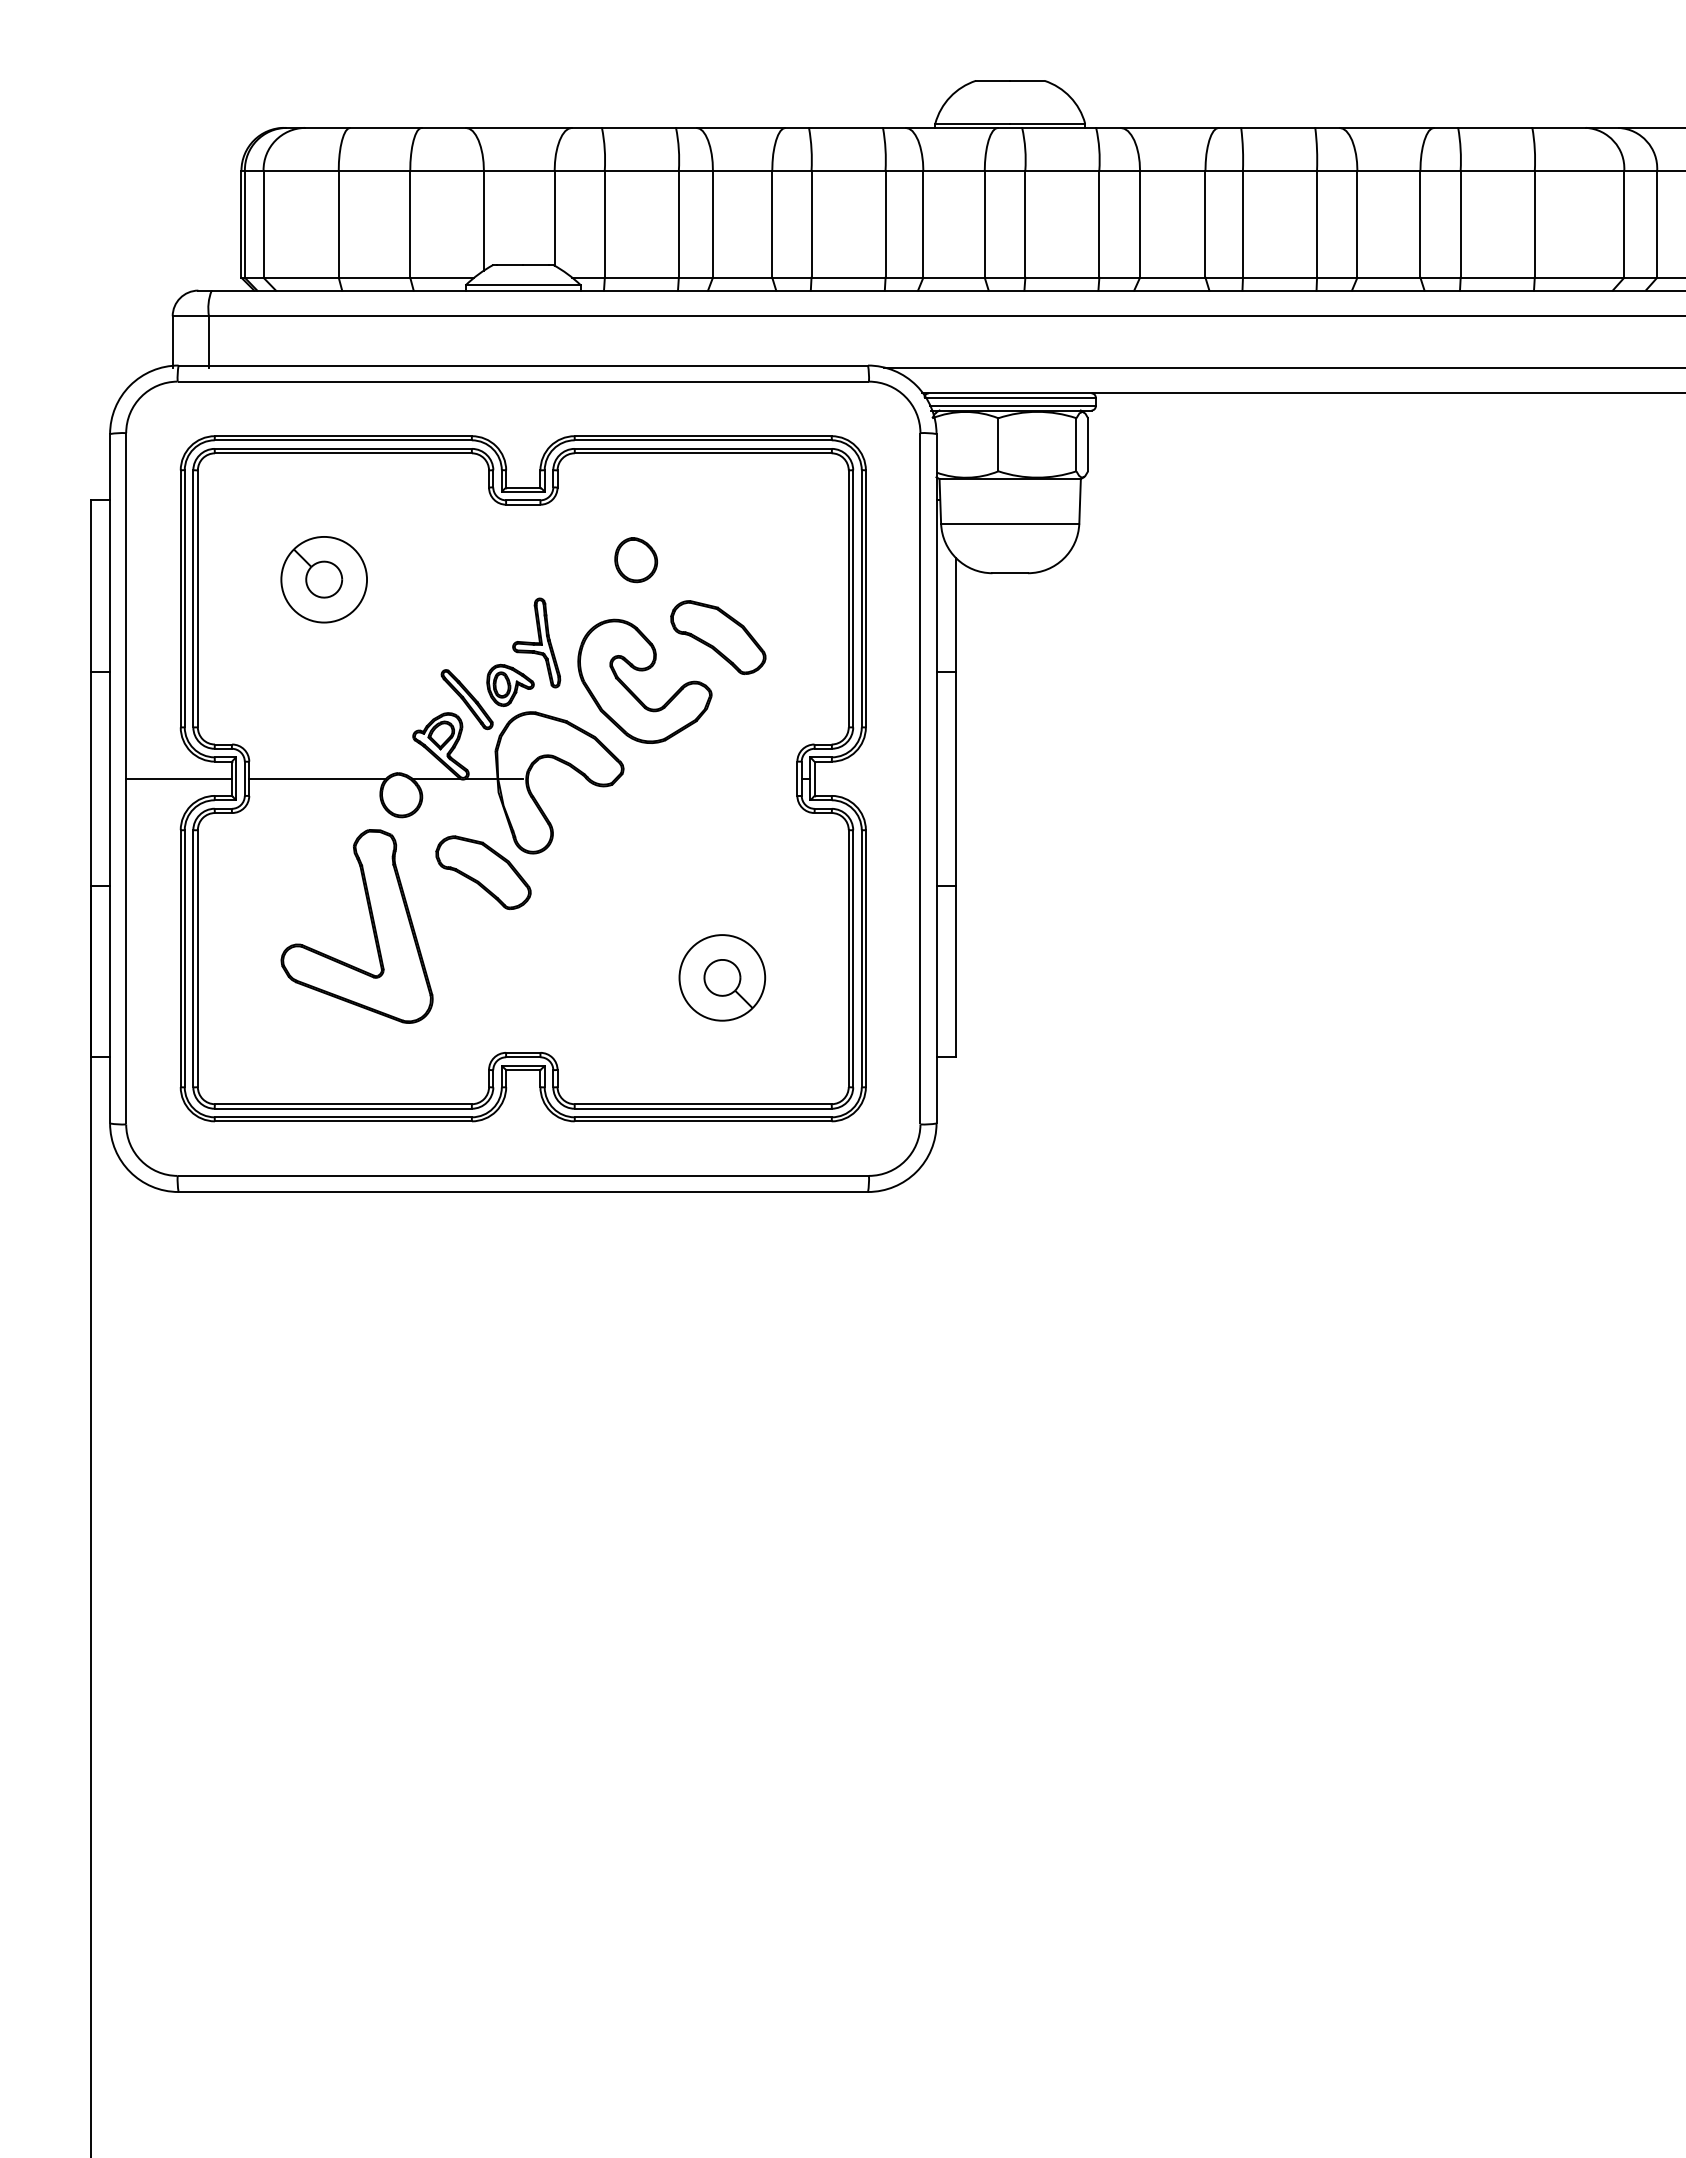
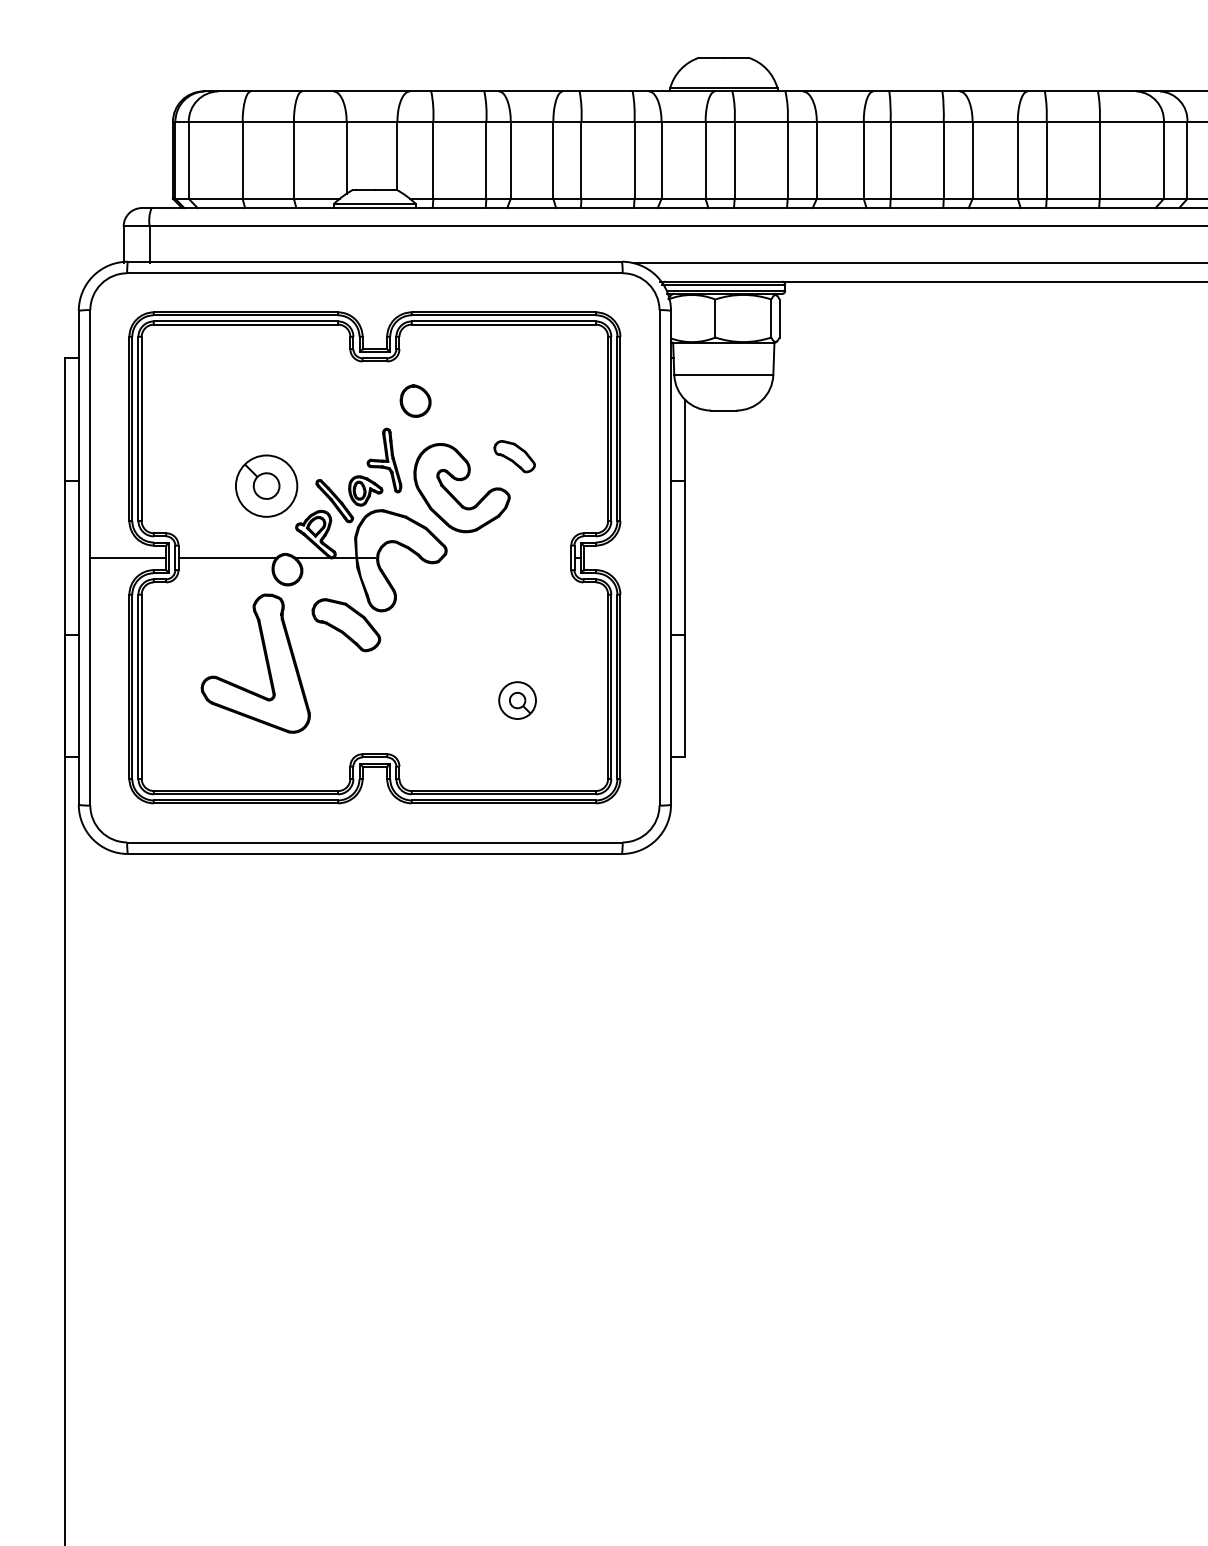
part: (636, 560) -> (415, 401), moved
part: (323, 579) -> (266, 486), moved
part: (718, 637) -> (514, 456), size x0.6
part: (722, 977) -> (517, 700), size x0.6

